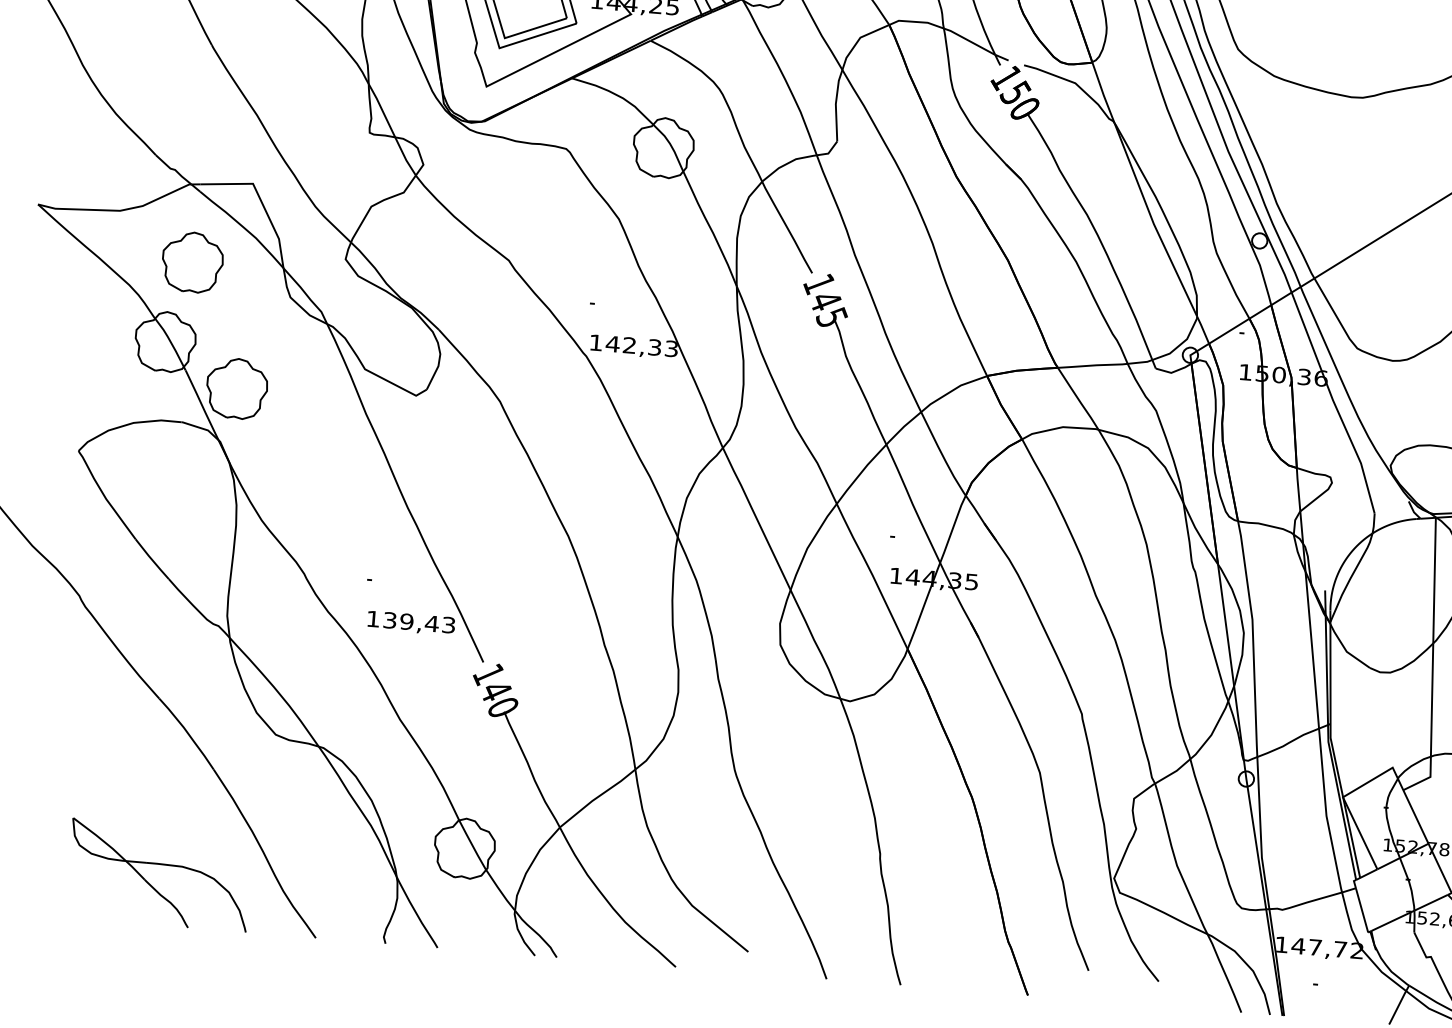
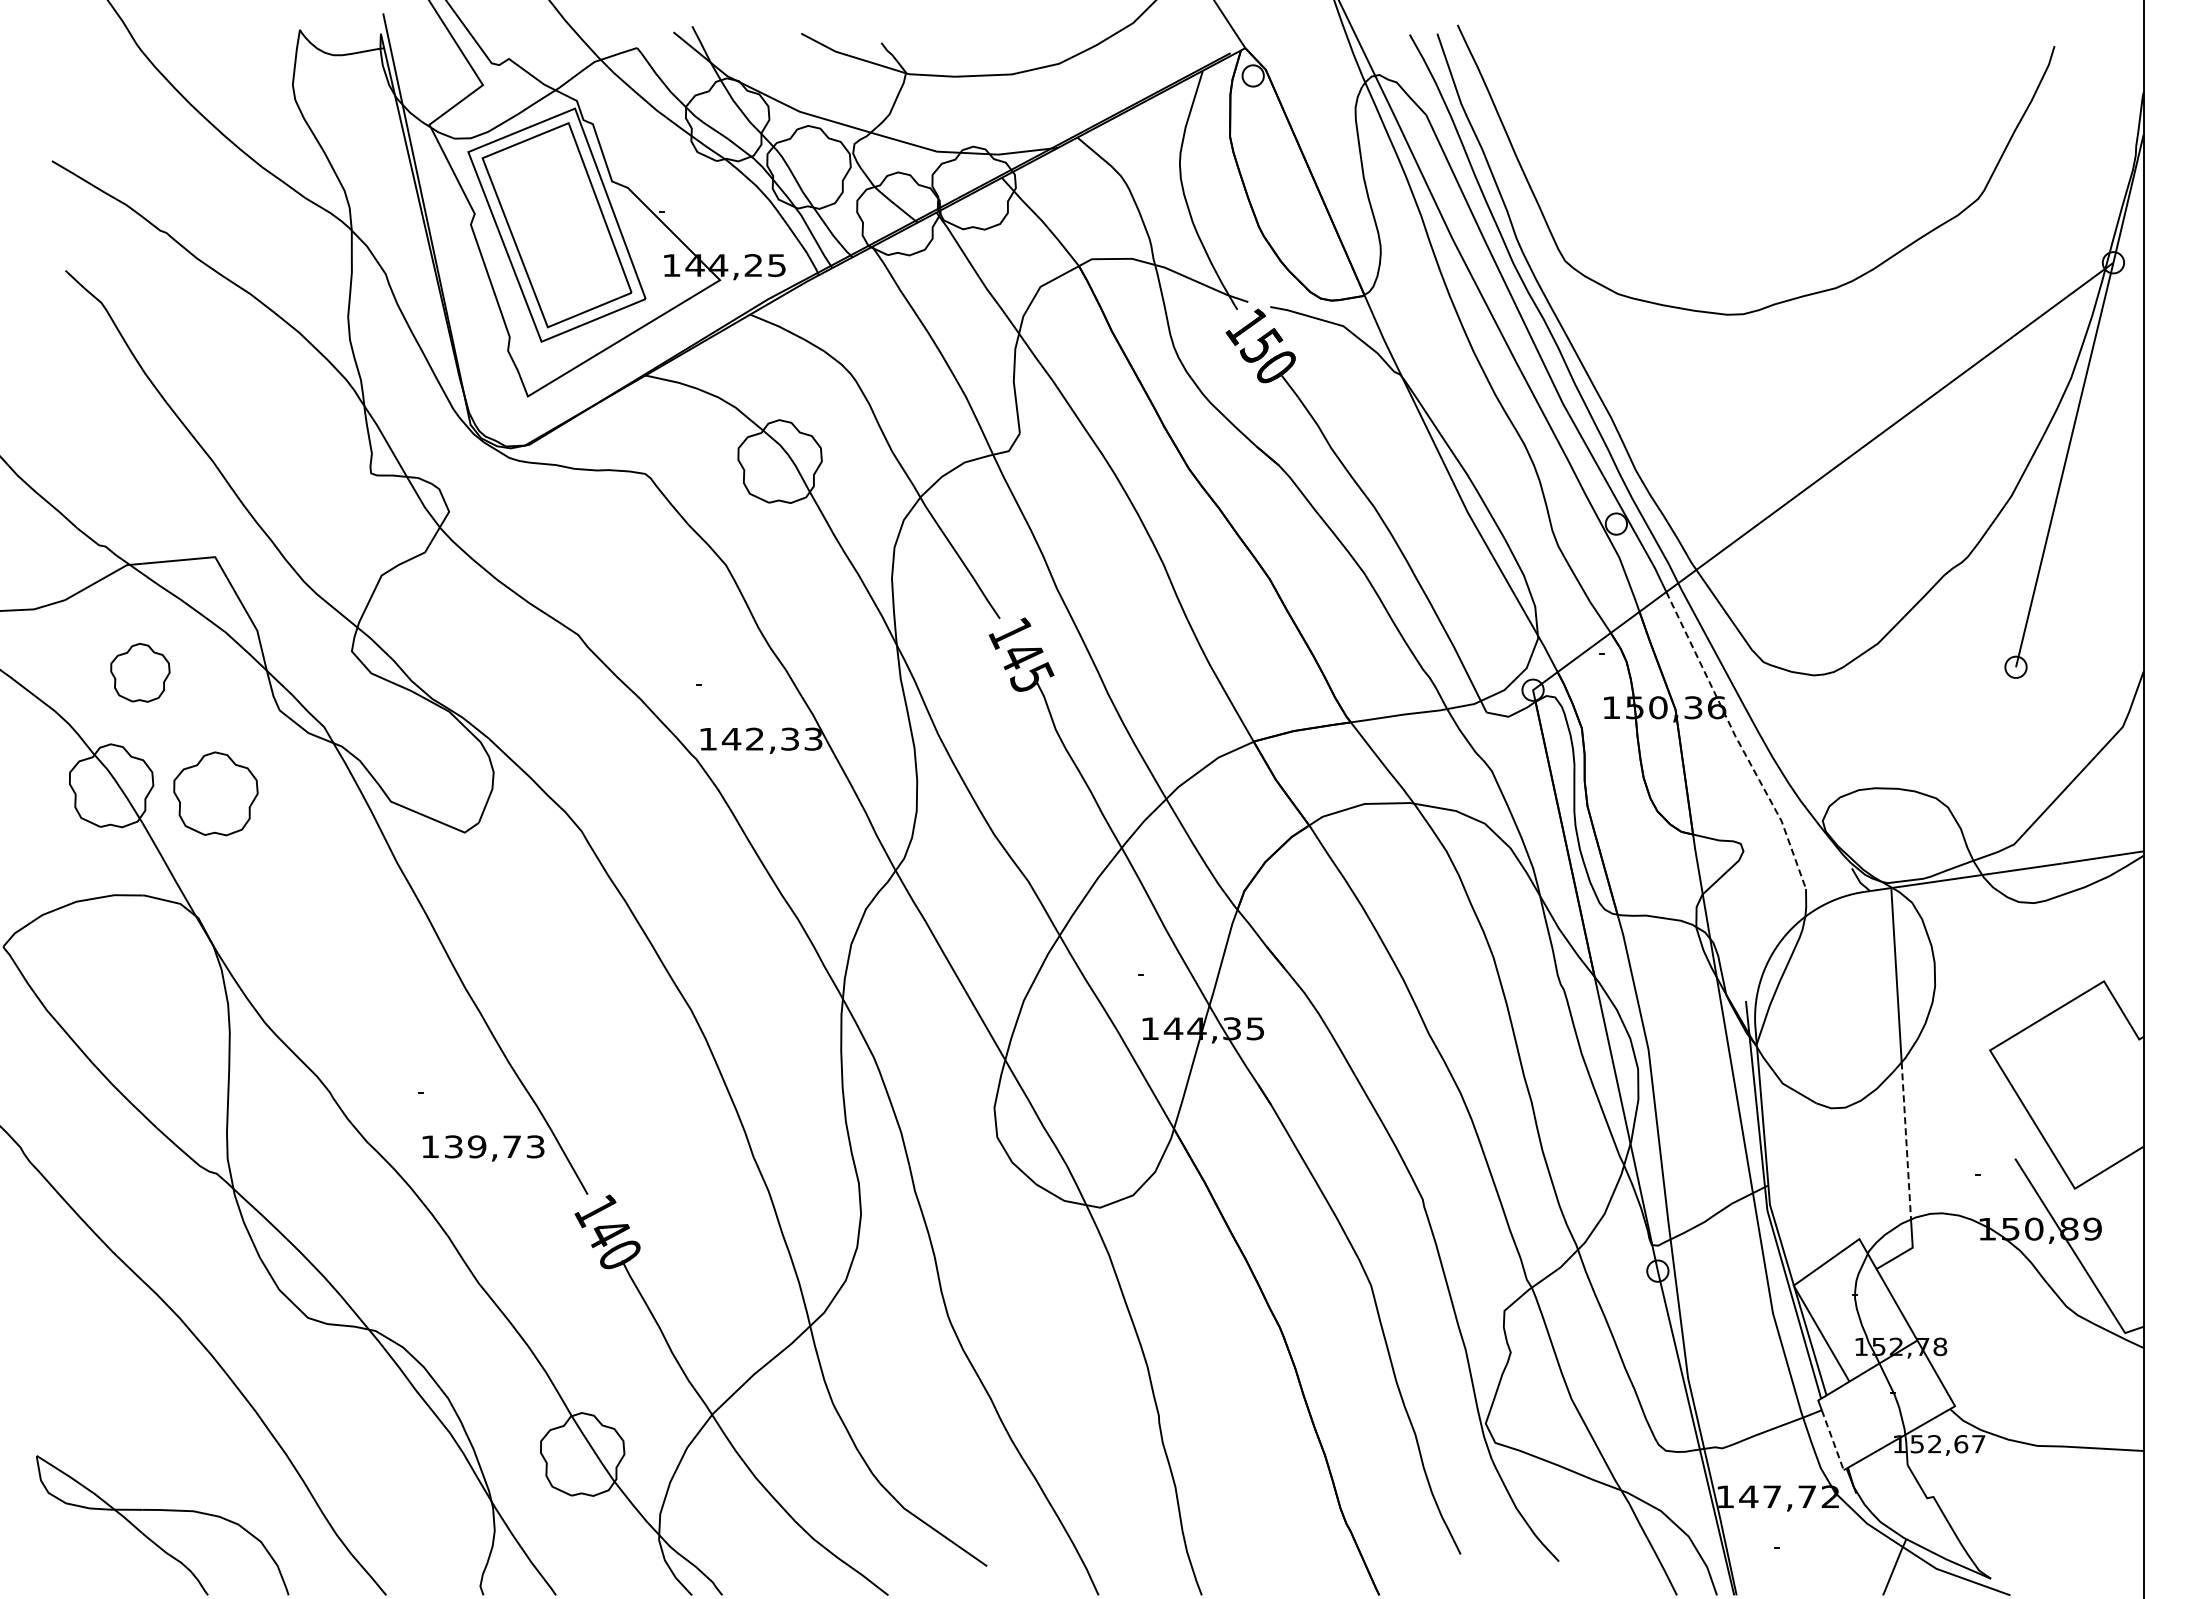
part: (192, 262) -> (140, 672), size x0.7
part: (236, 388) -> (215, 793), moved
line: (1334, 403) -> (1738, 741), solid -> dashed
text: (431, 623) -> (511, 1146), 139,43 -> 139,73
line: (1432, 699) -> (1906, 1140), solid -> dashed
line: (1361, 910) -> (1832, 1440), solid -> dashed

